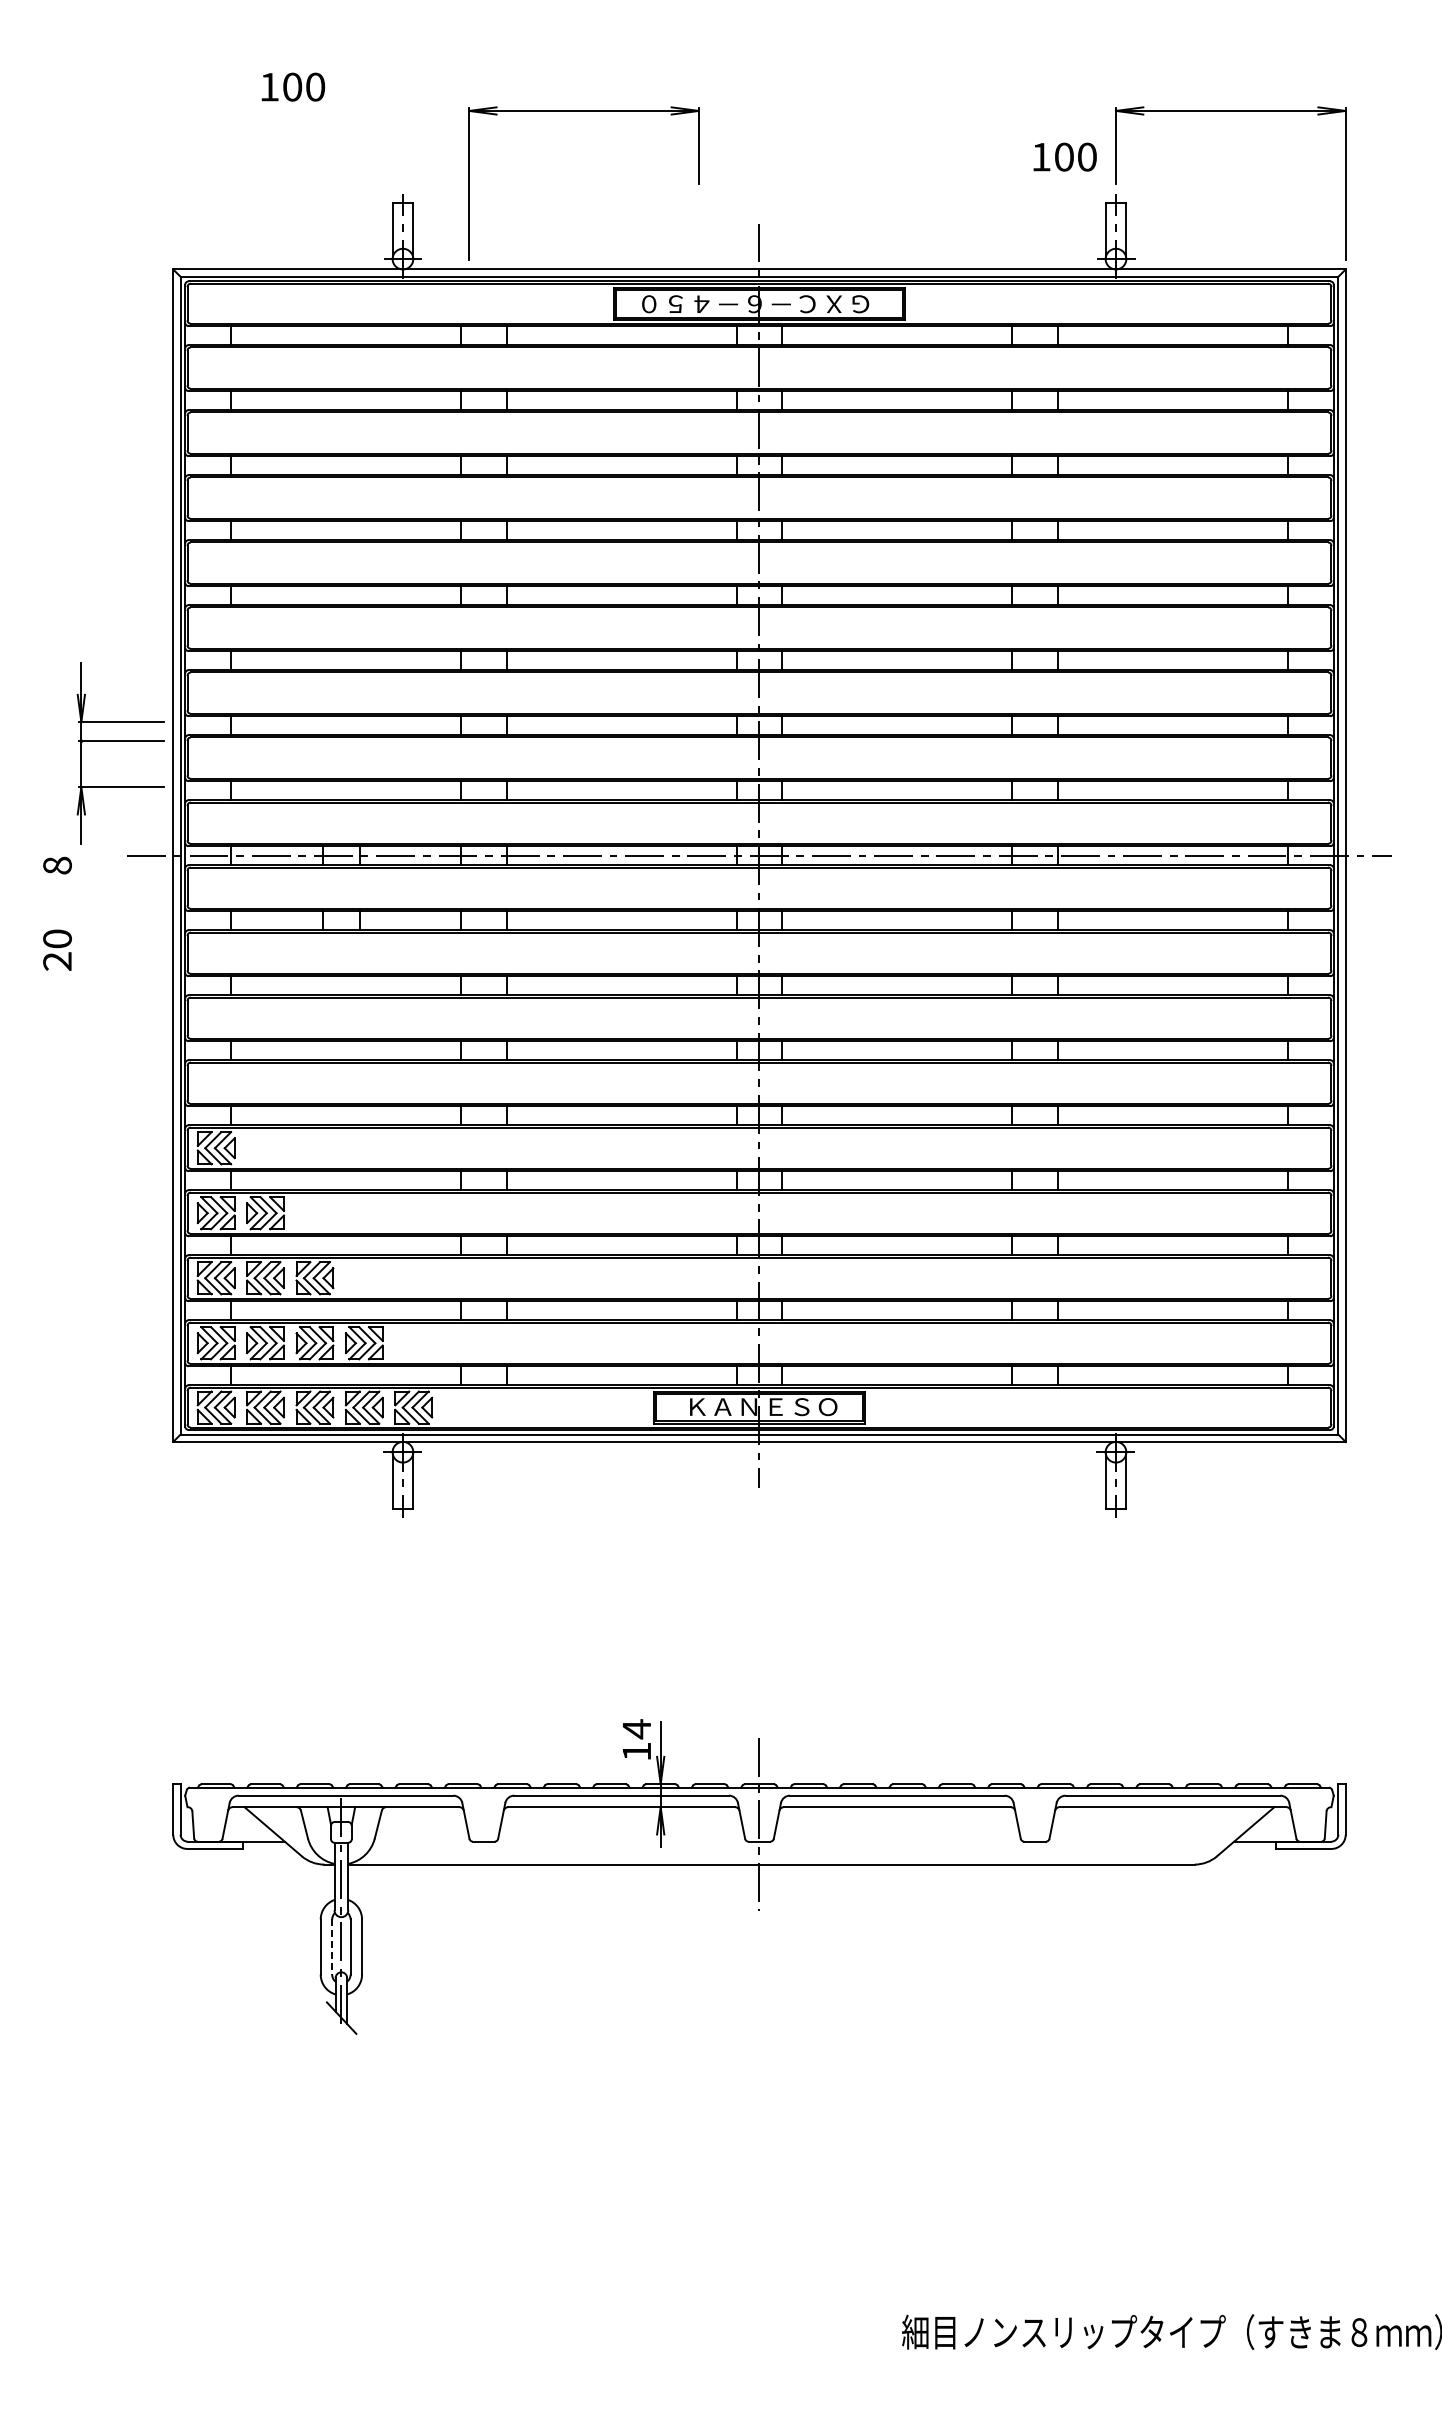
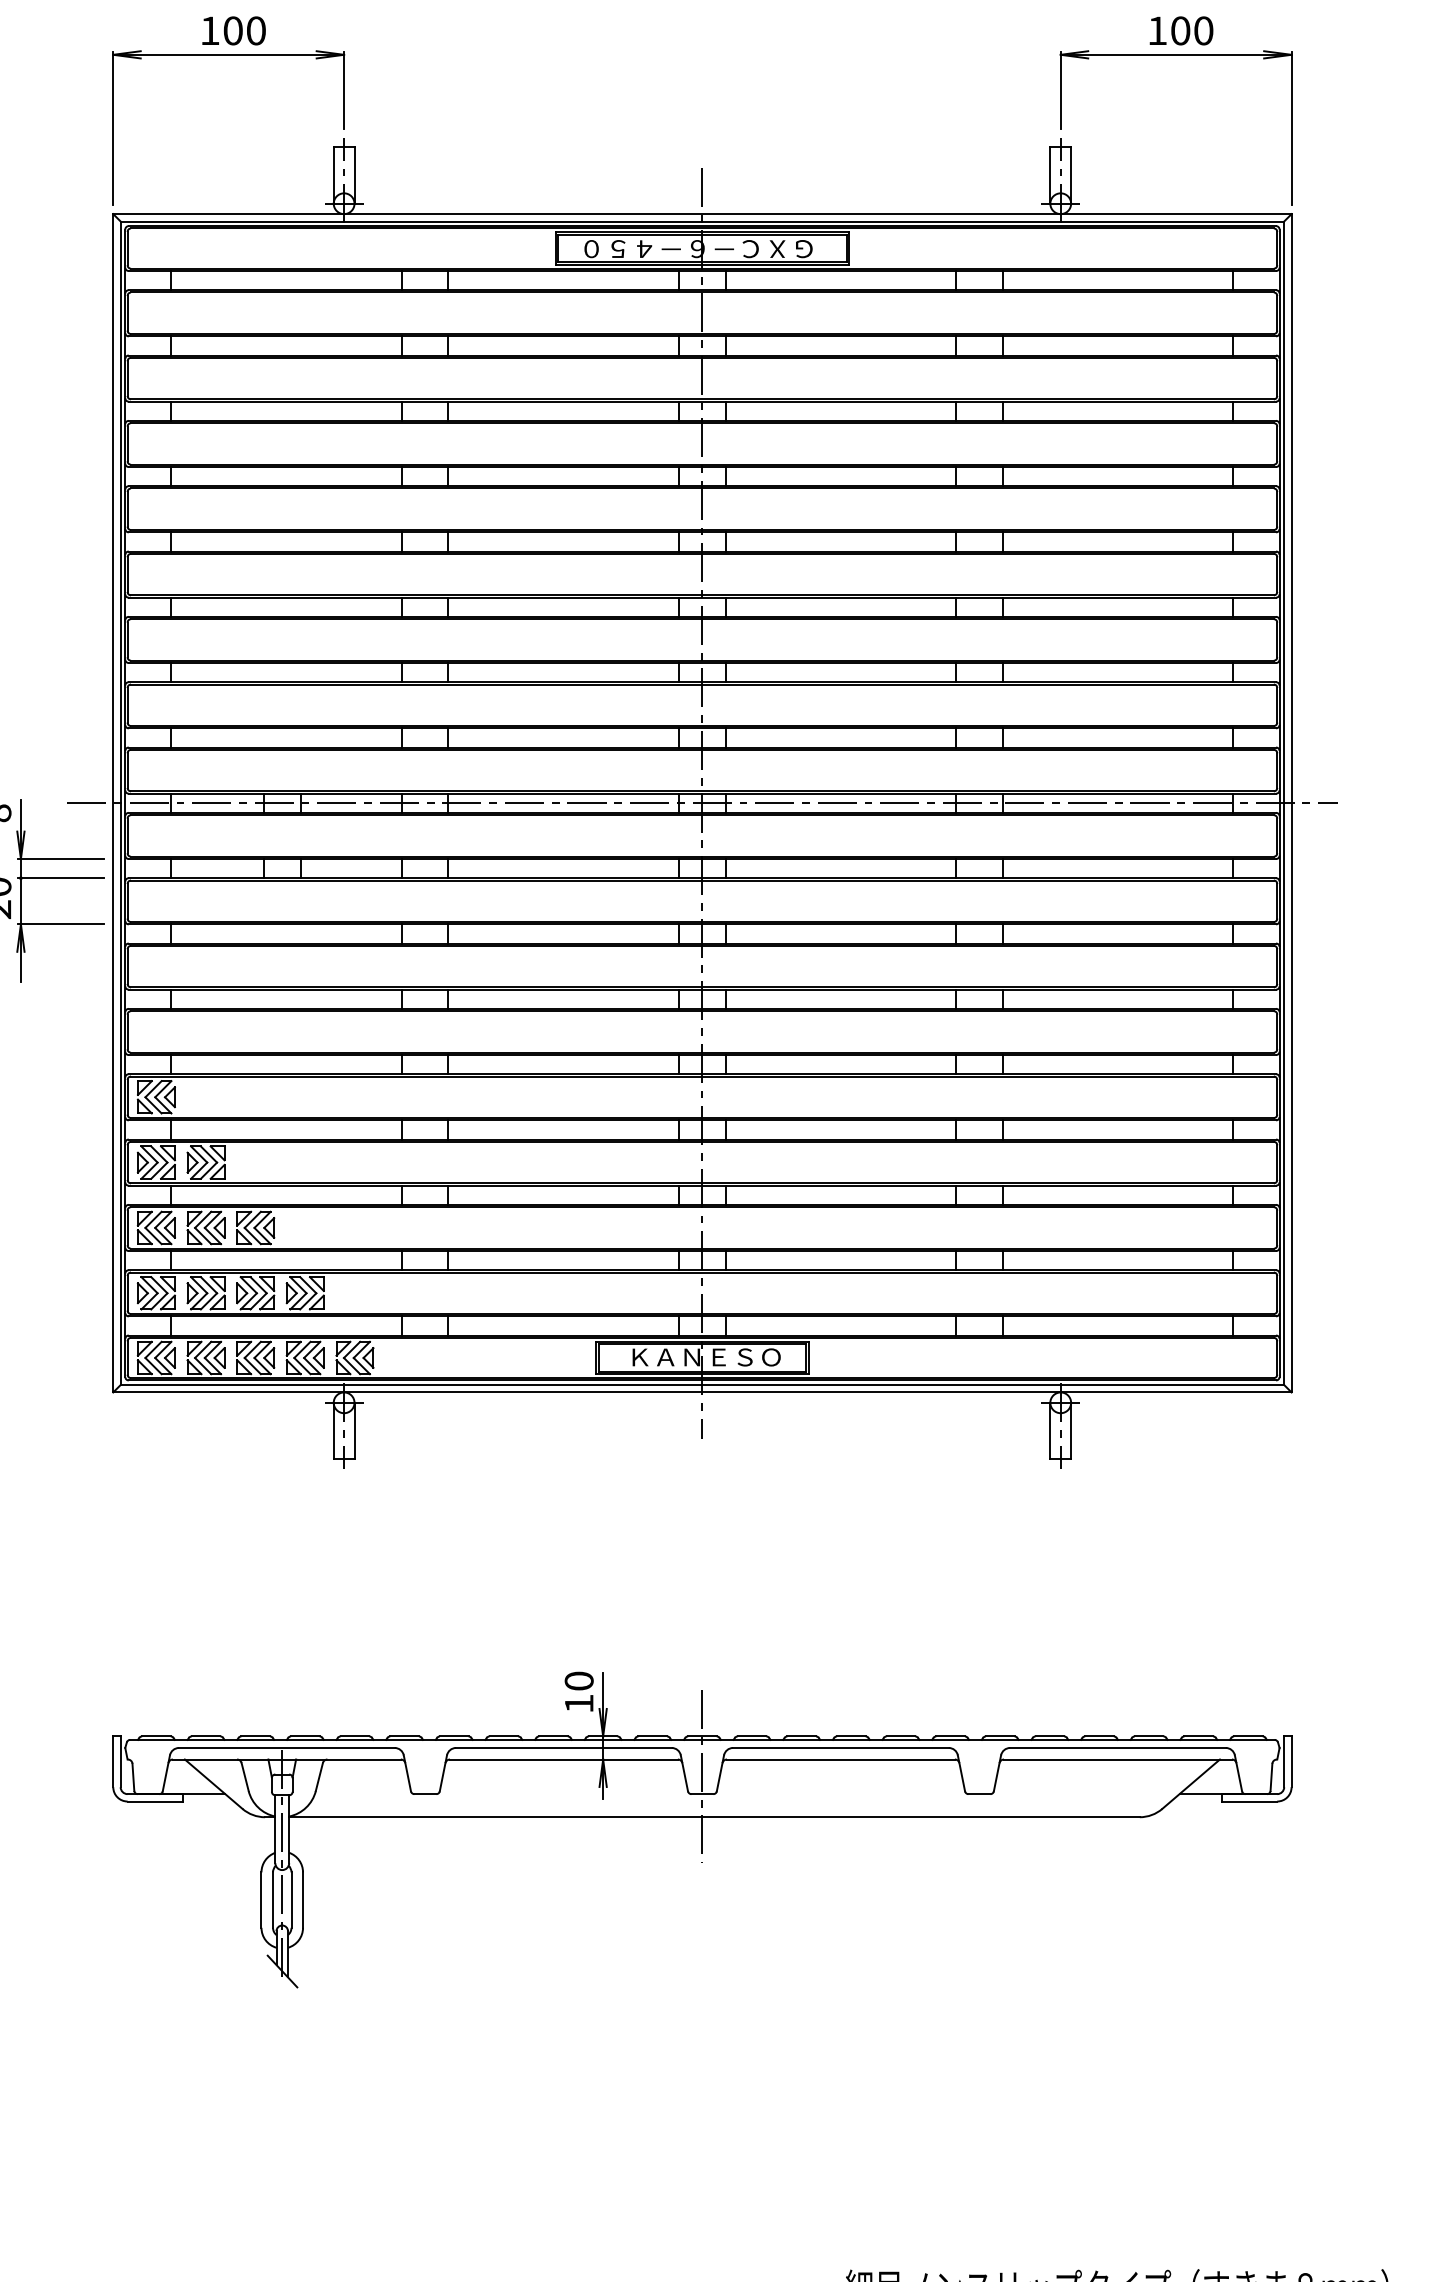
part: (583, 111) -> (228, 55), moved
text: (1064, 156) -> (1180, 30), moved
part: (120, 741) -> (60, 878), moved
text: (636, 1729) -> (578, 1681), 14 -> 10
line: (332, 1947) -> (273, 1900), dashed -> solid

